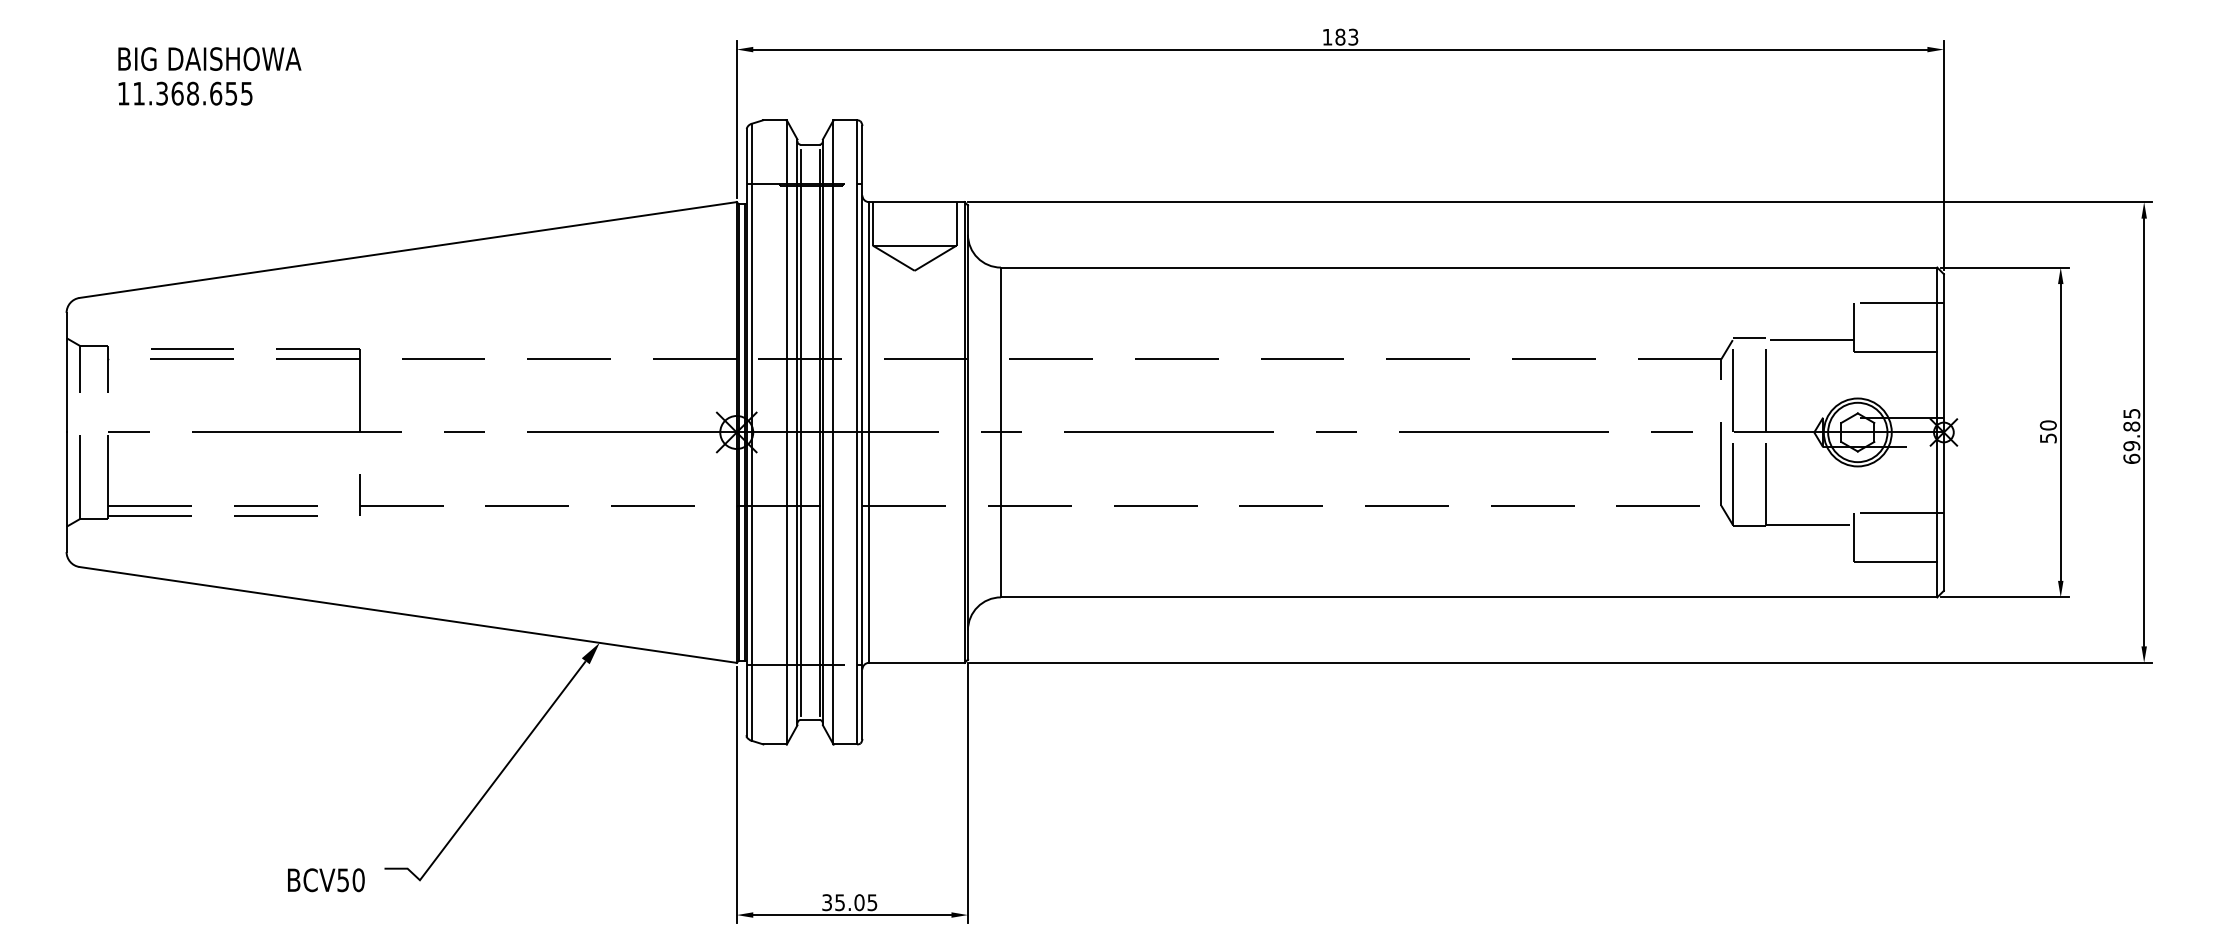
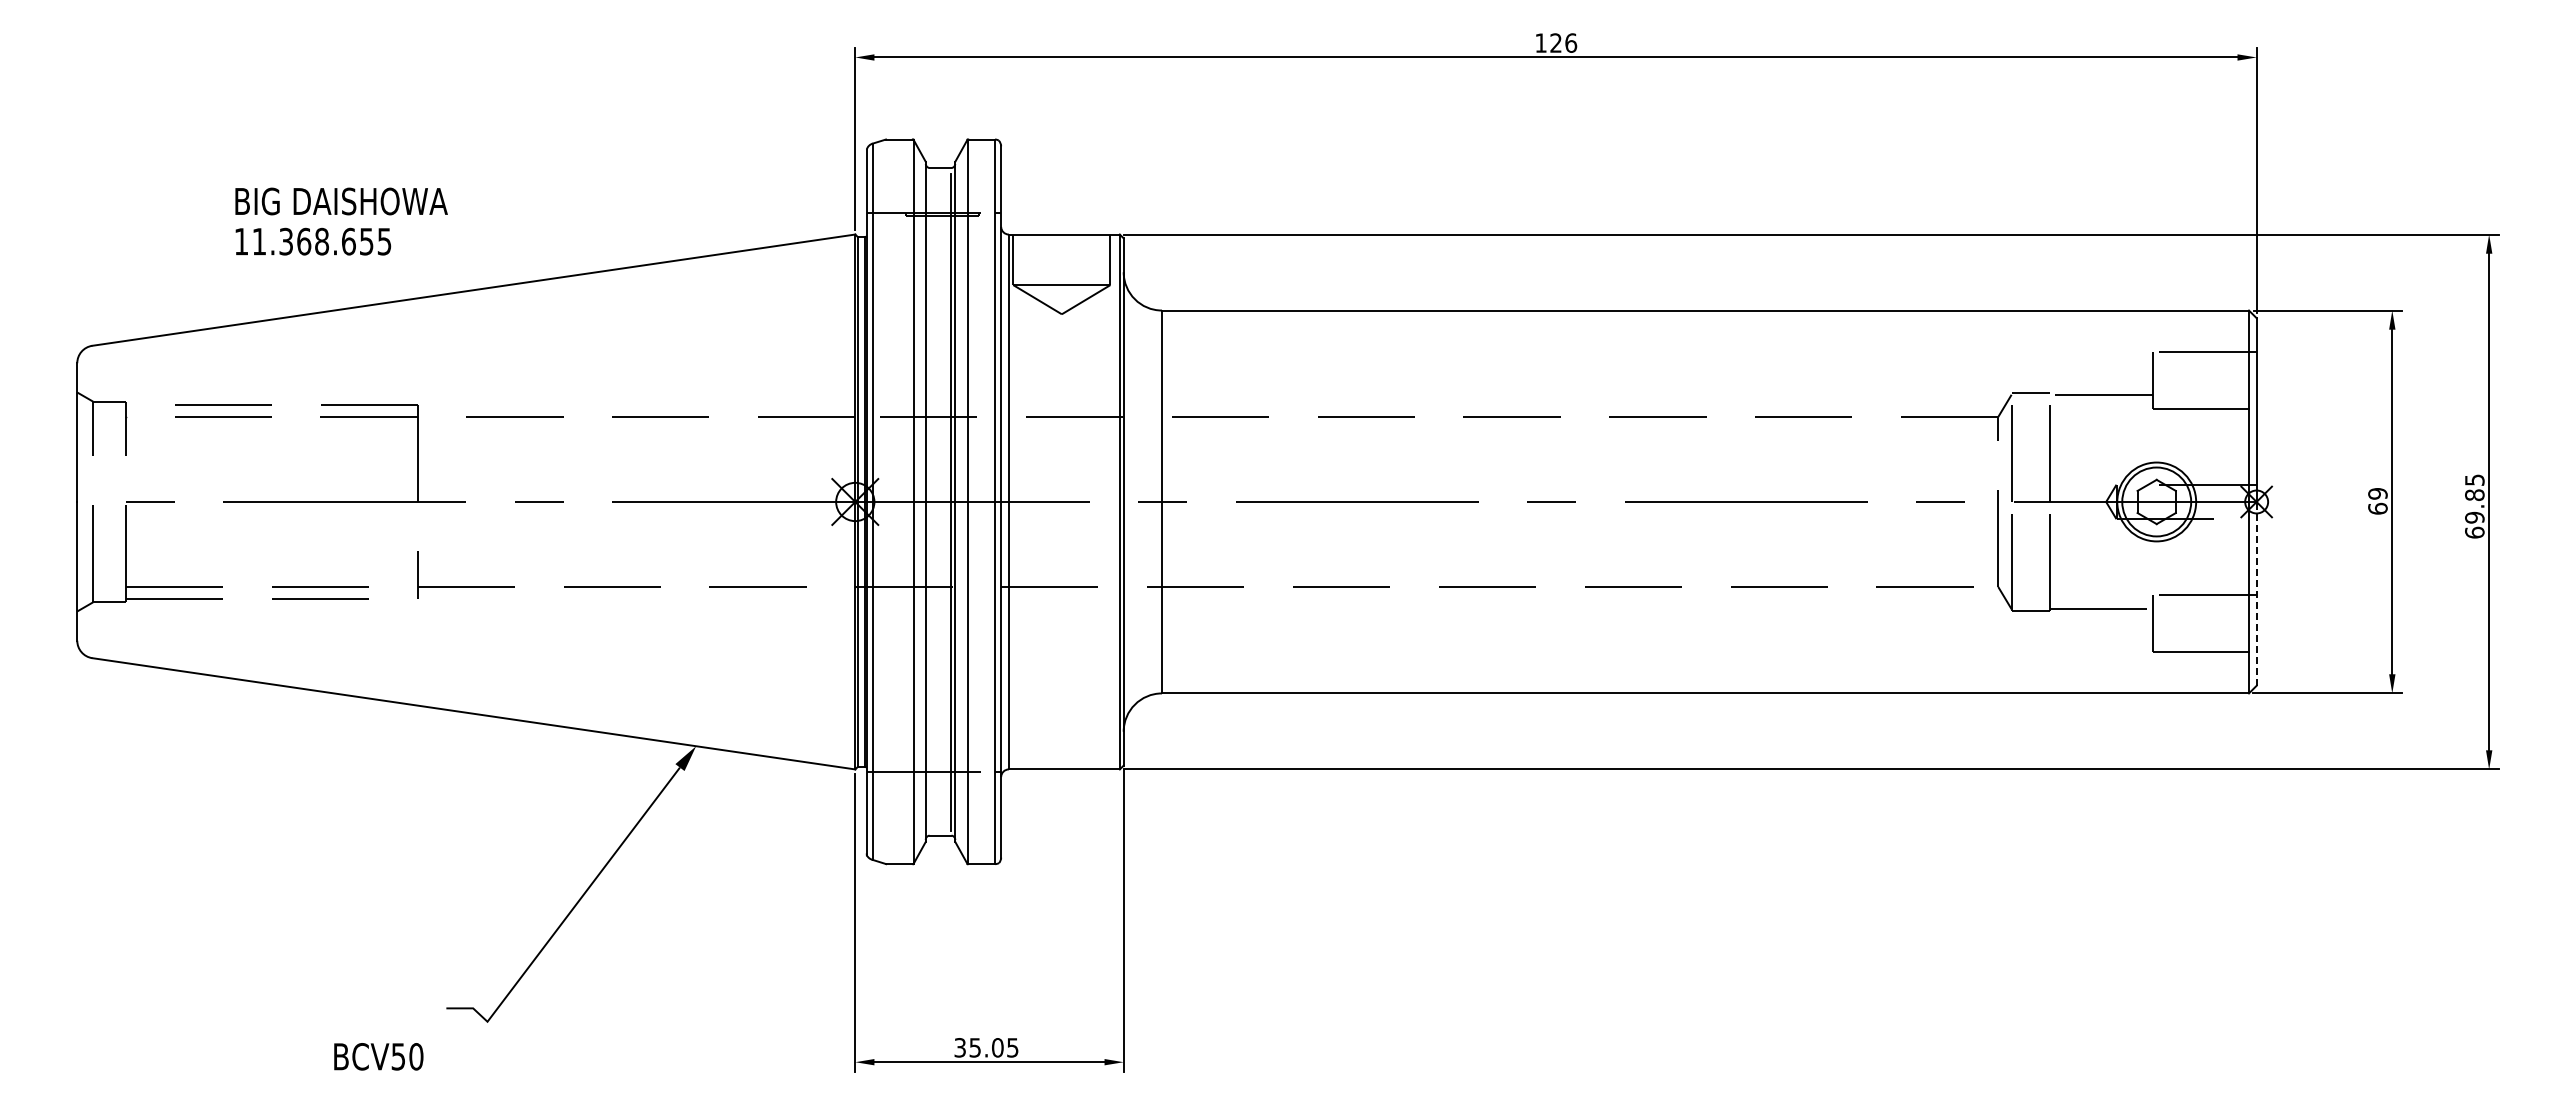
text: (1346, 36) -> (1563, 42), 183 -> 126
text: (209, 76) -> (341, 221), moved
line: (800, 432) -> (929, 502), removed
text: (2047, 432) -> (2377, 501), 50 -> 69
line: (1943, 511) -> (2256, 593), solid -> dashed
text: (326, 879) -> (378, 1056), moved

